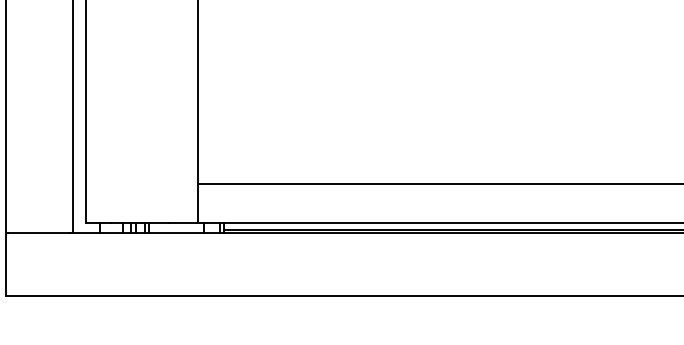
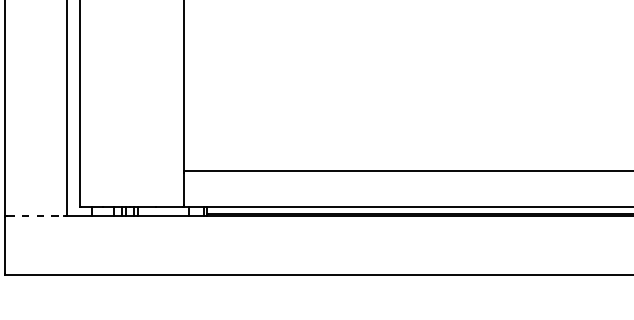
line: (39, 233) -> (36, 216), solid -> dashed

